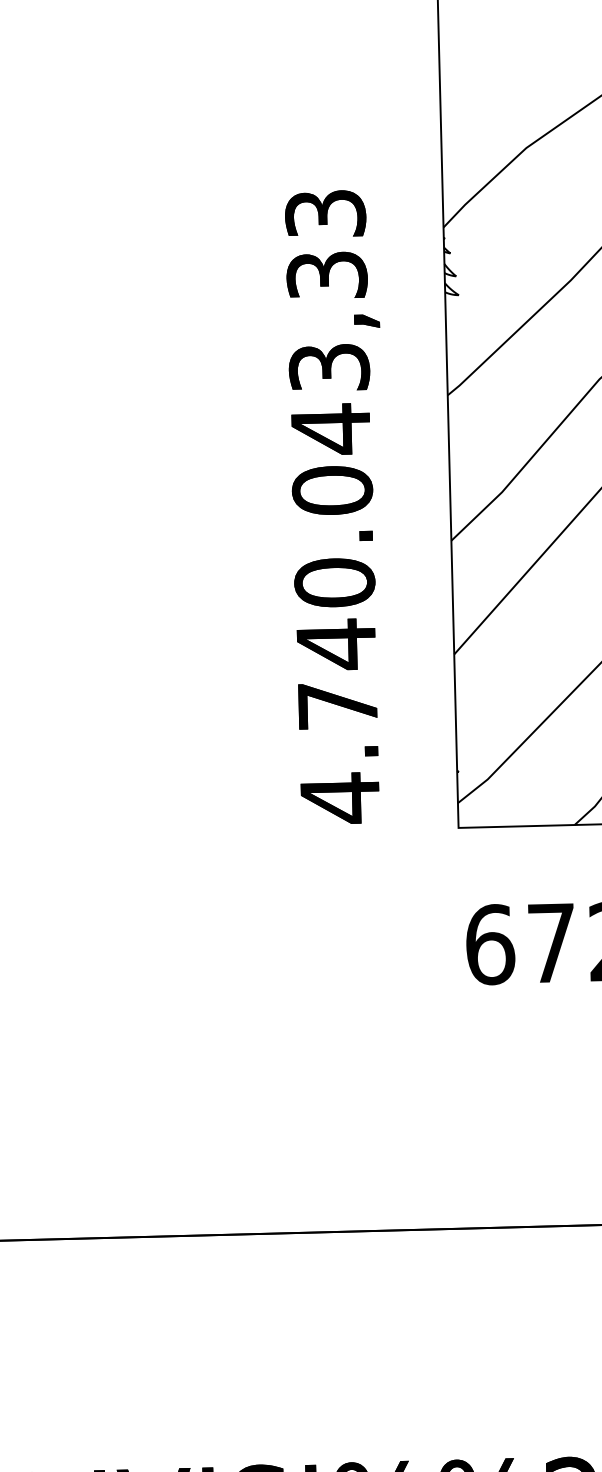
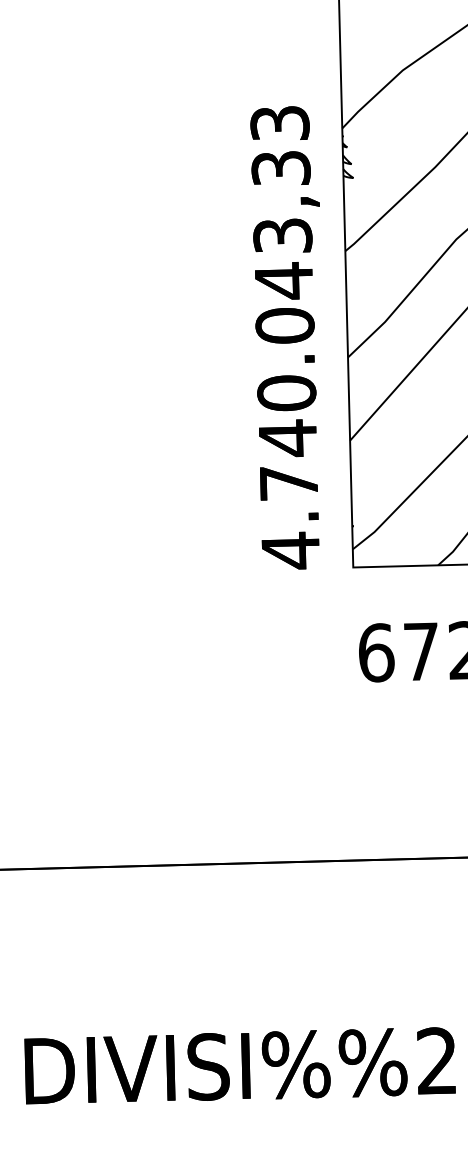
text: (331, 506) -> (284, 337), moved

